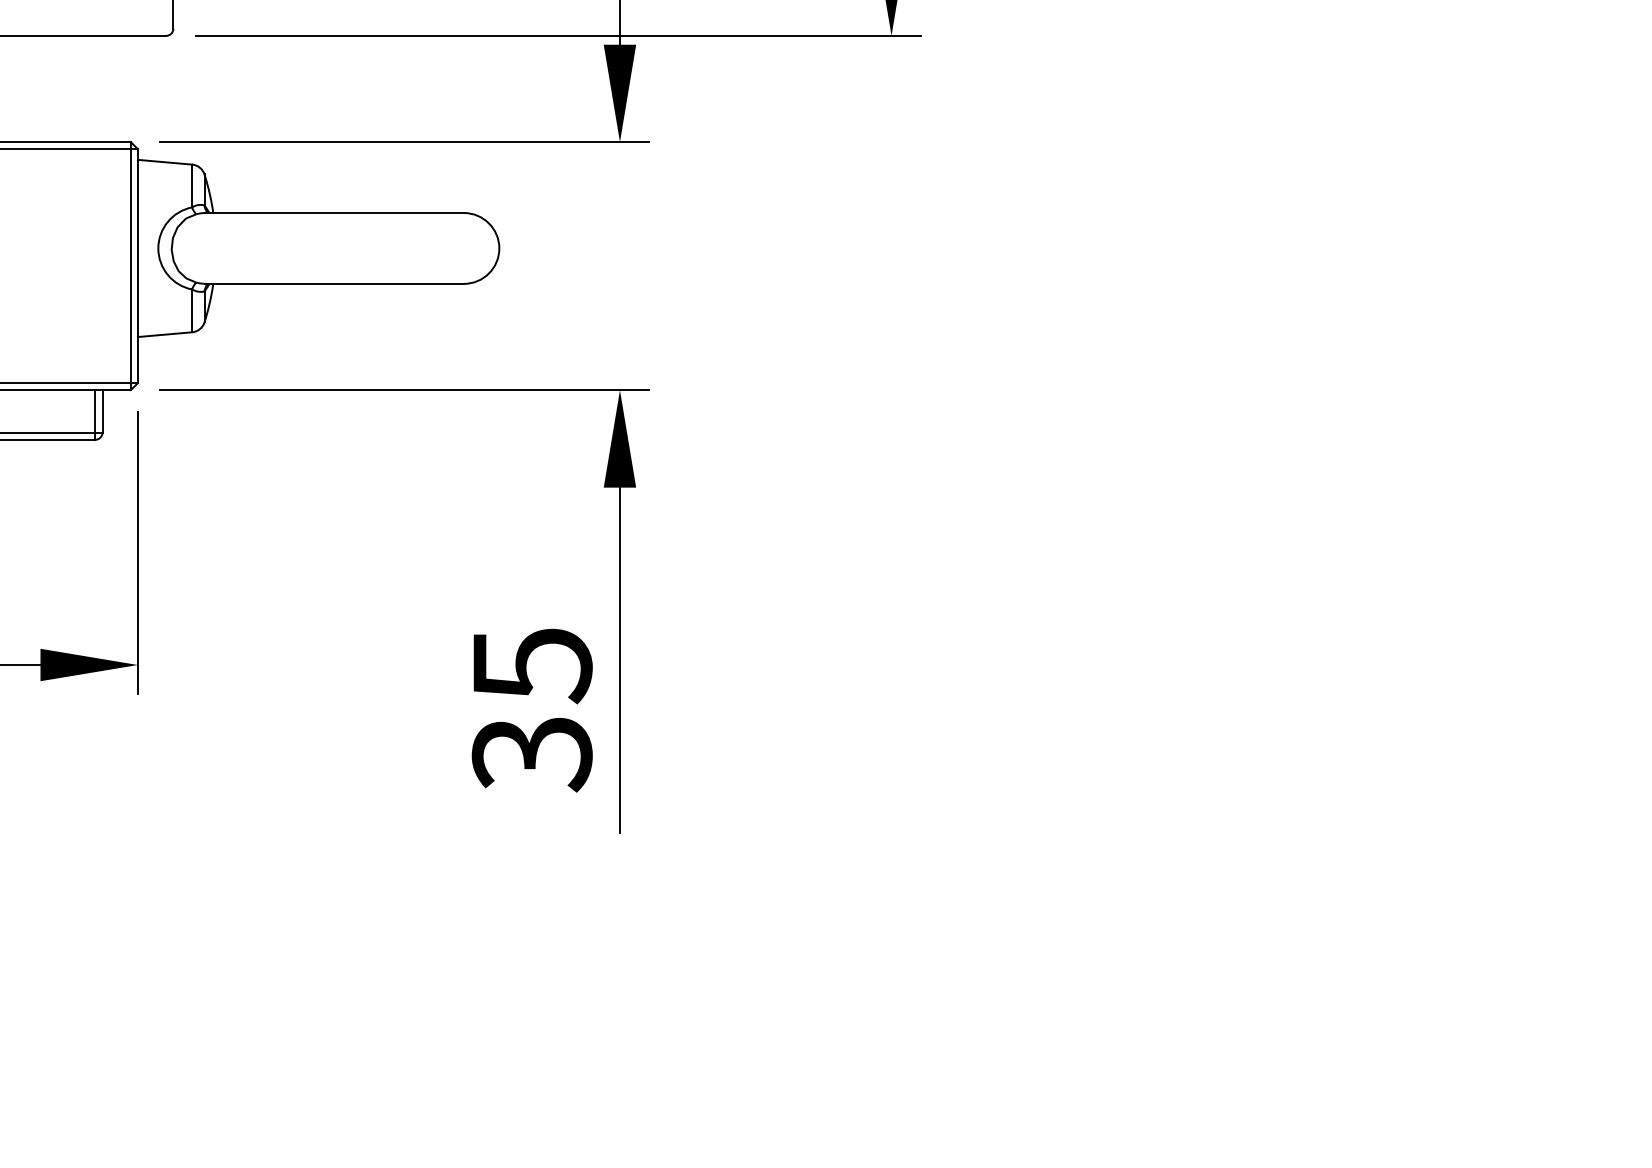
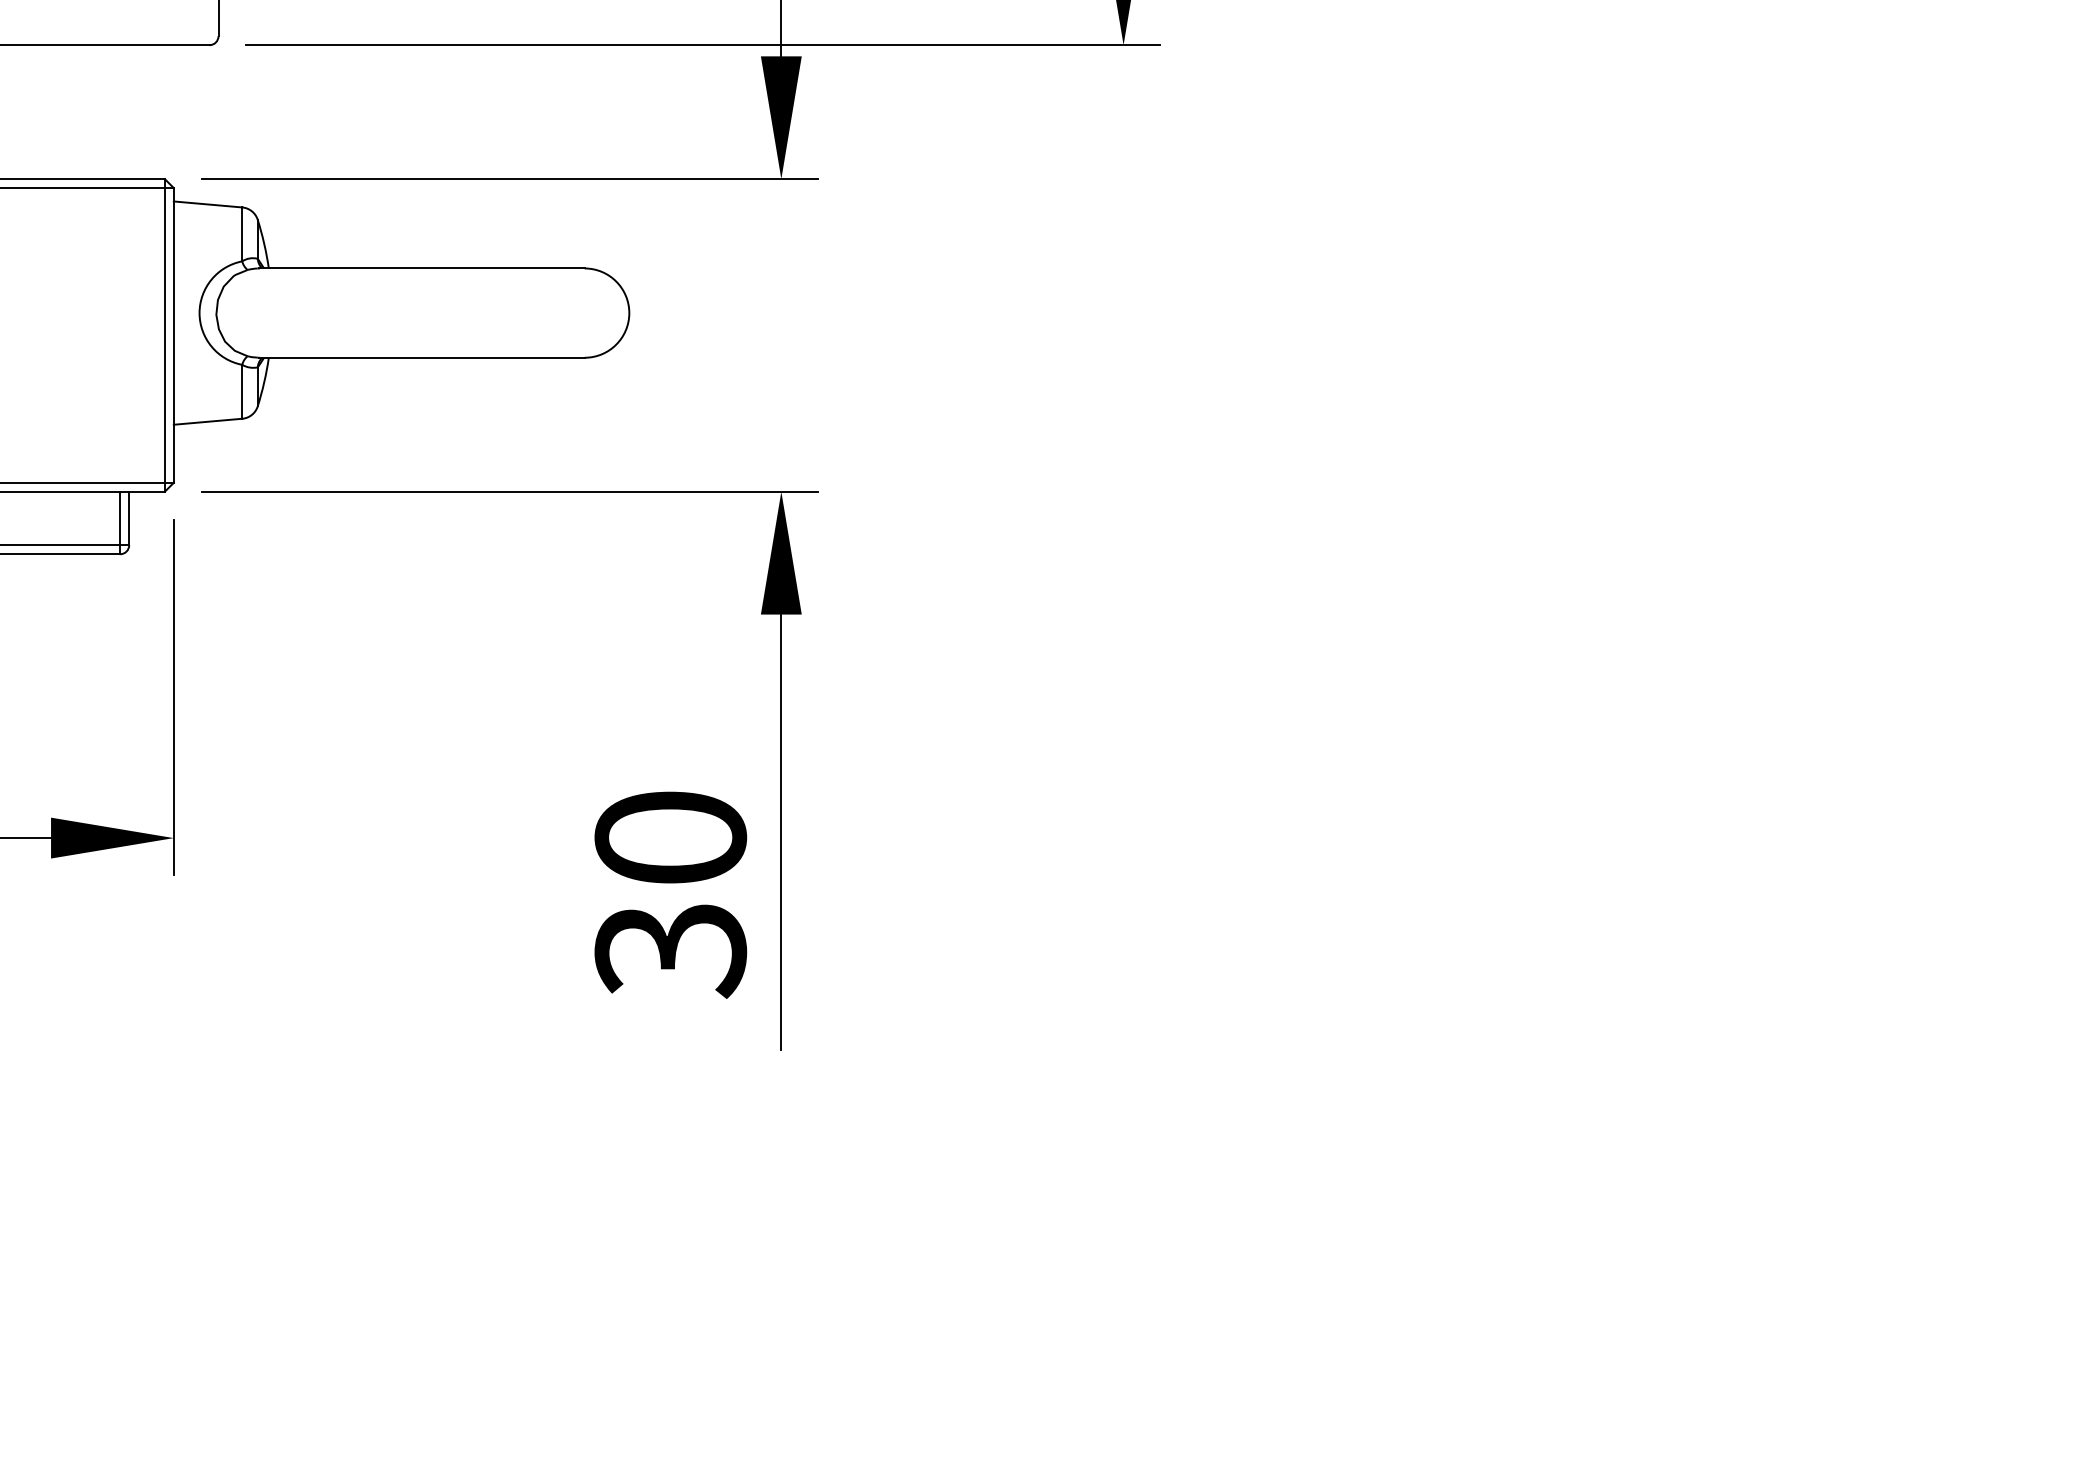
text: (531, 666) -> (669, 839), 35 -> 30

